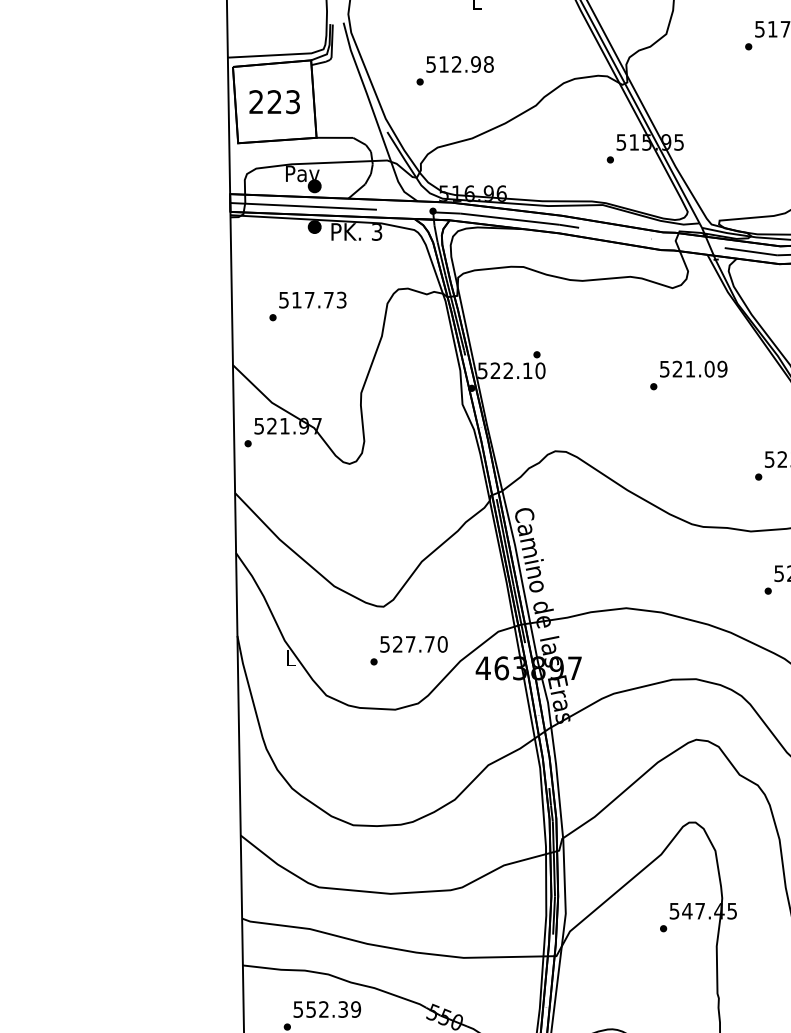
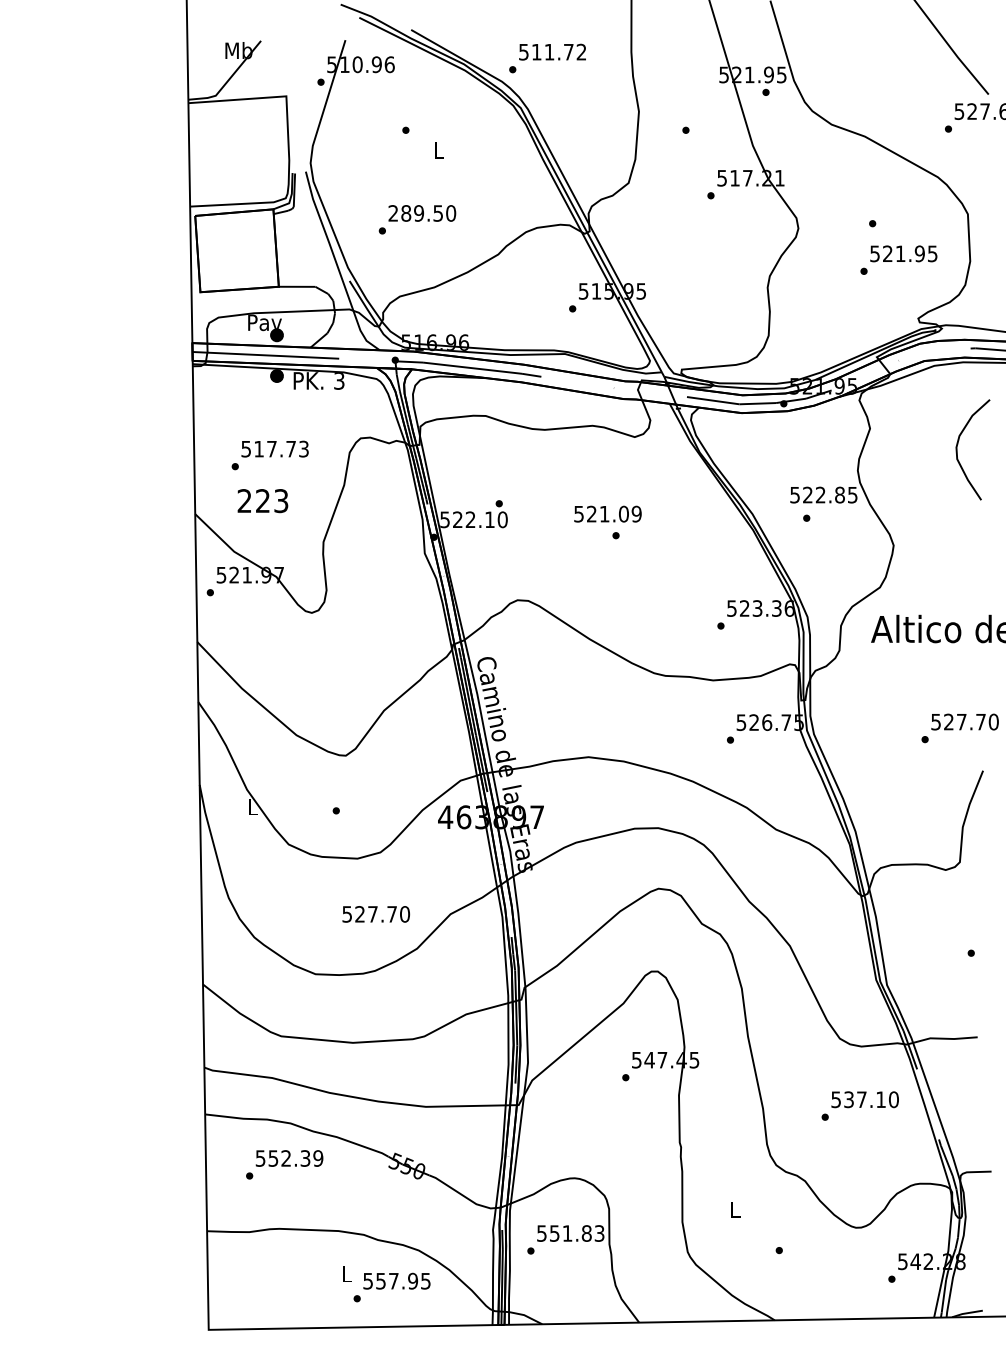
text: (460, 64) -> (422, 213), 512.98 -> 289.50
text: (274, 102) -> (262, 501), moved
text: (693, 368) -> (607, 513), moved
text: (413, 644) -> (375, 914), moved

